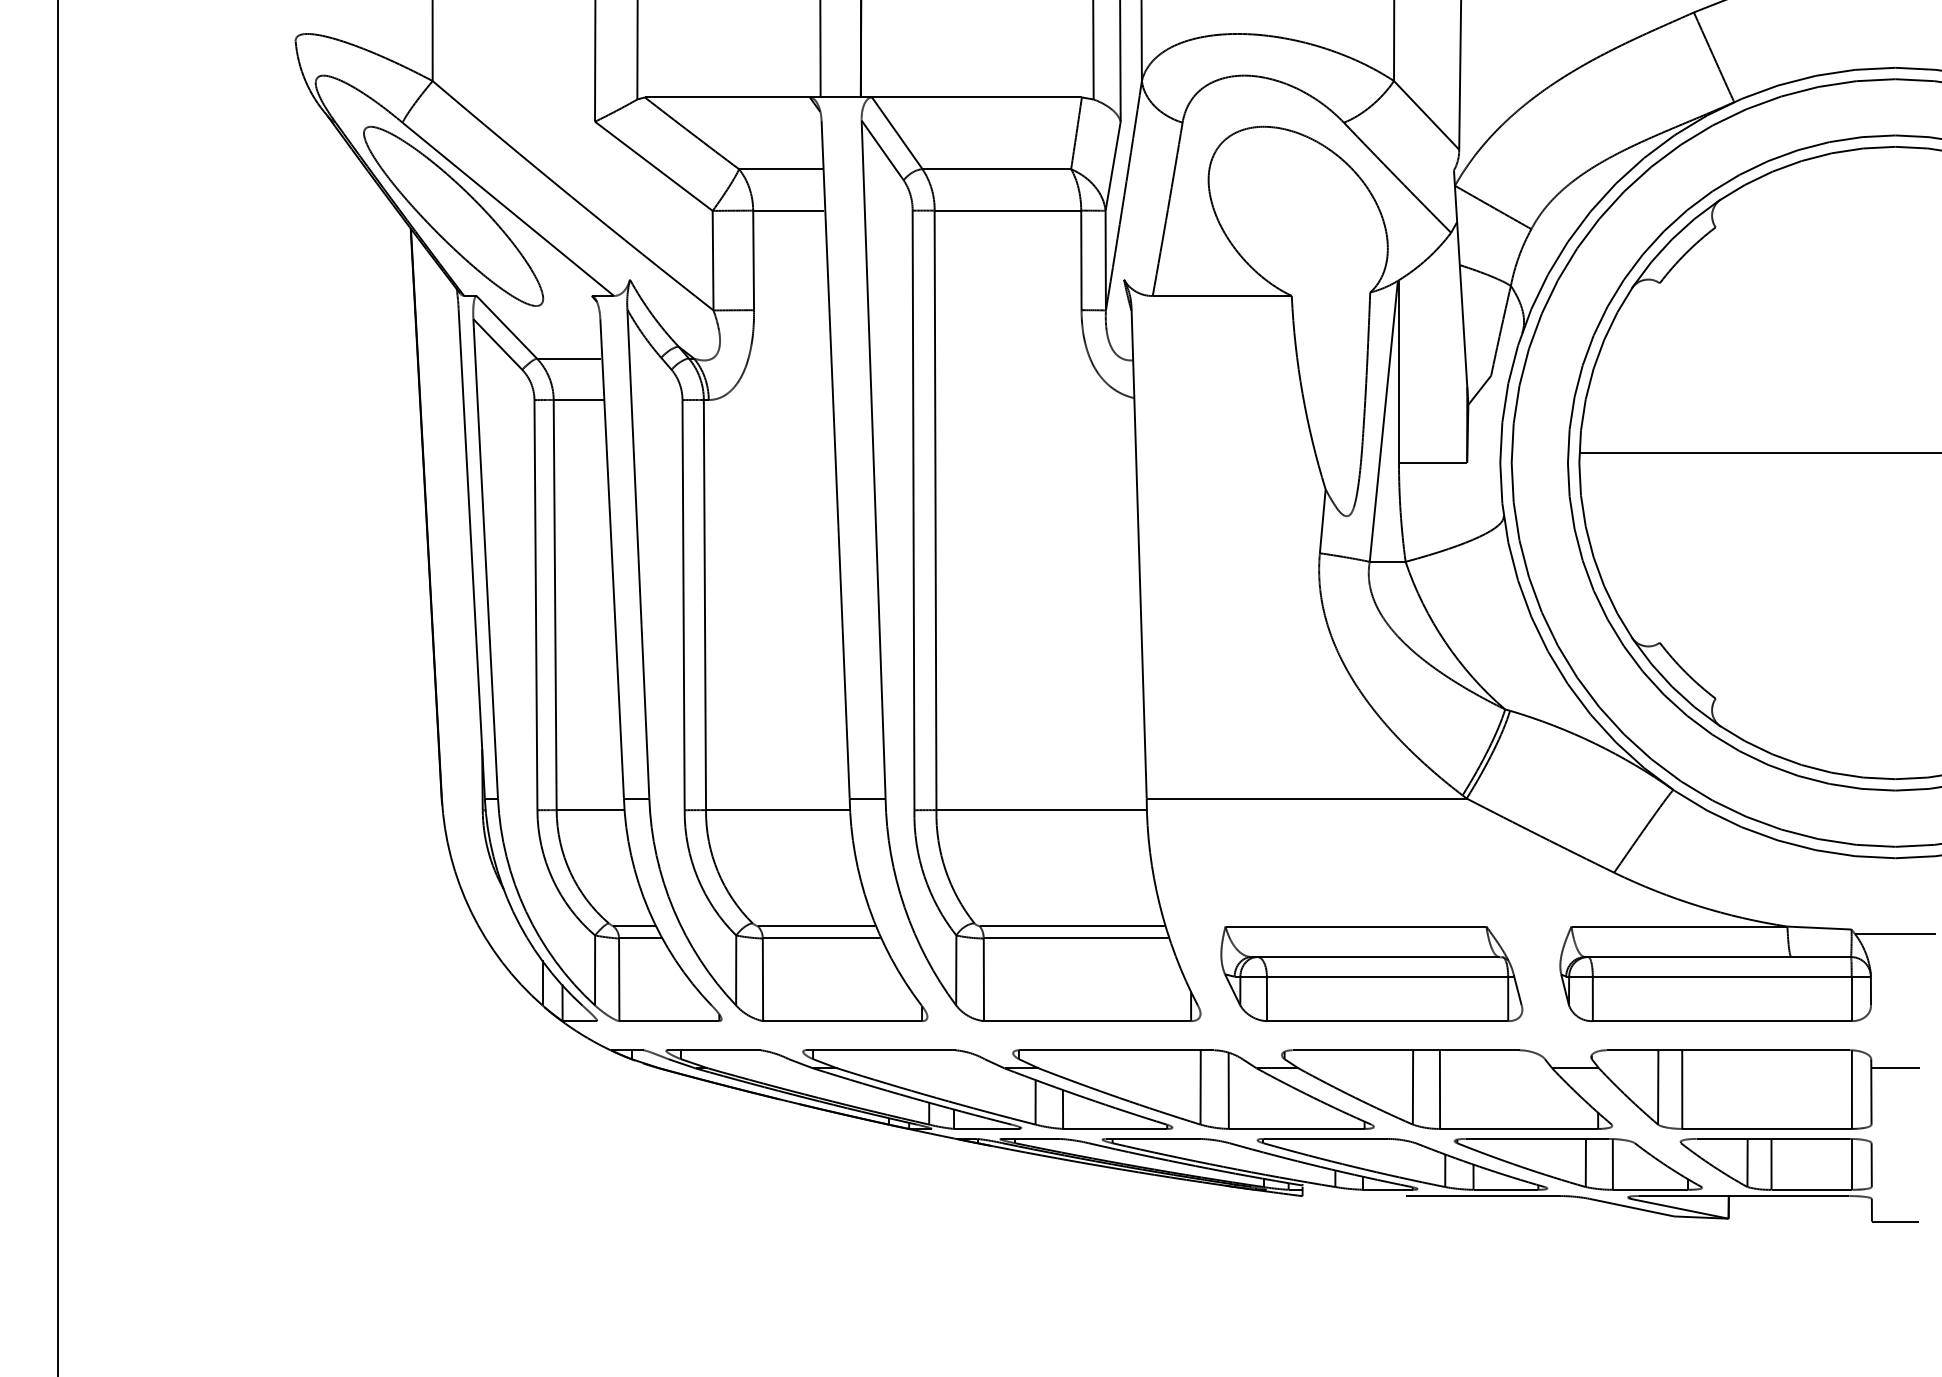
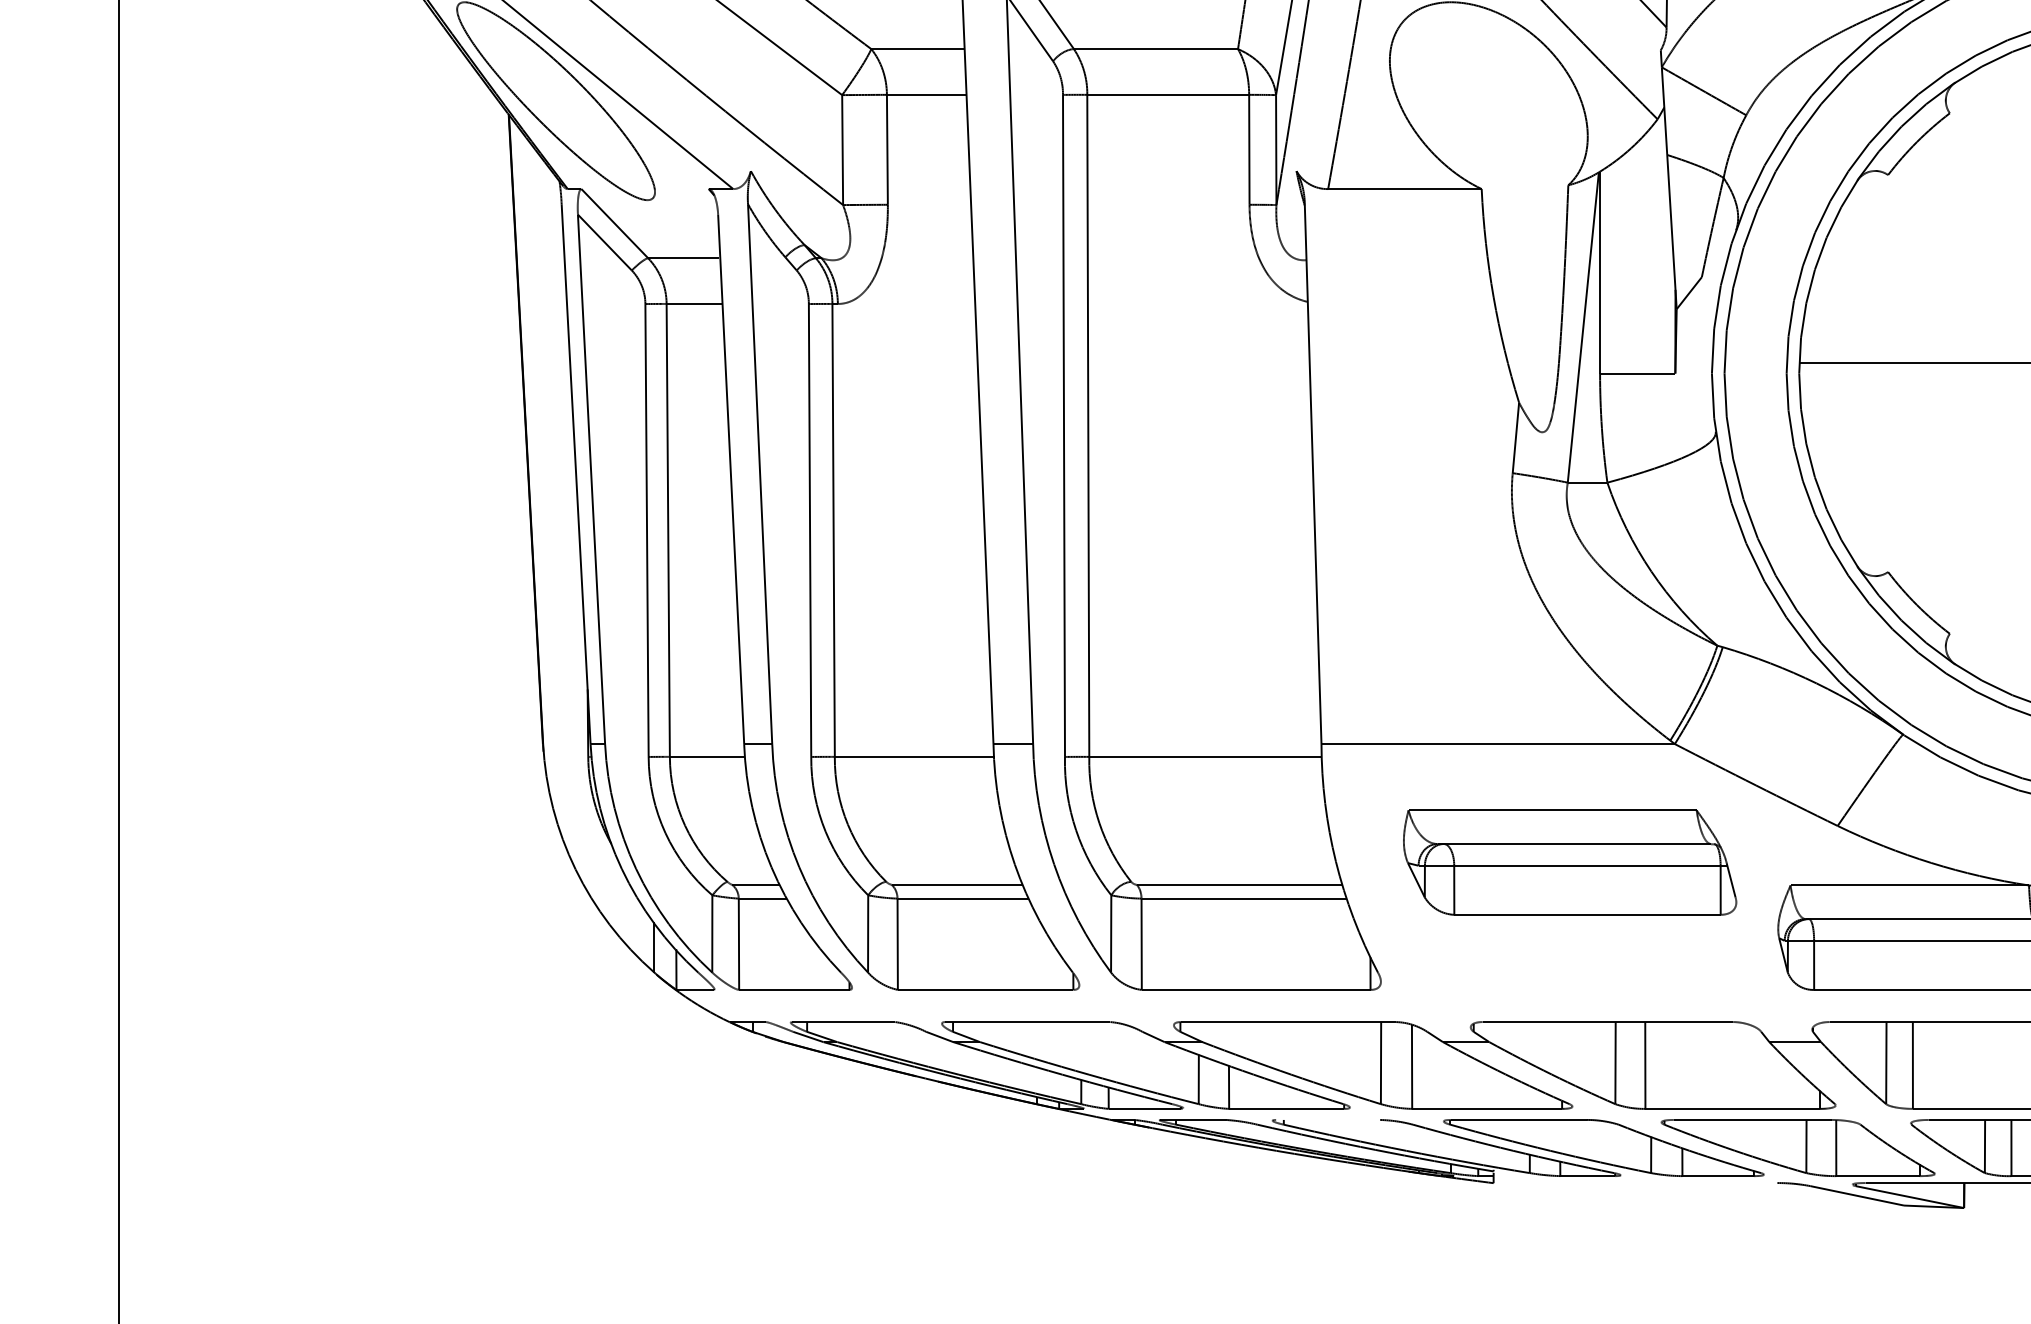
part: (1371, 973) -> (1569, 862), moved
line: (1152, 1138) -> (1327, 1119), removed
line: (1482, 1196) -> (1692, 1183), removed

